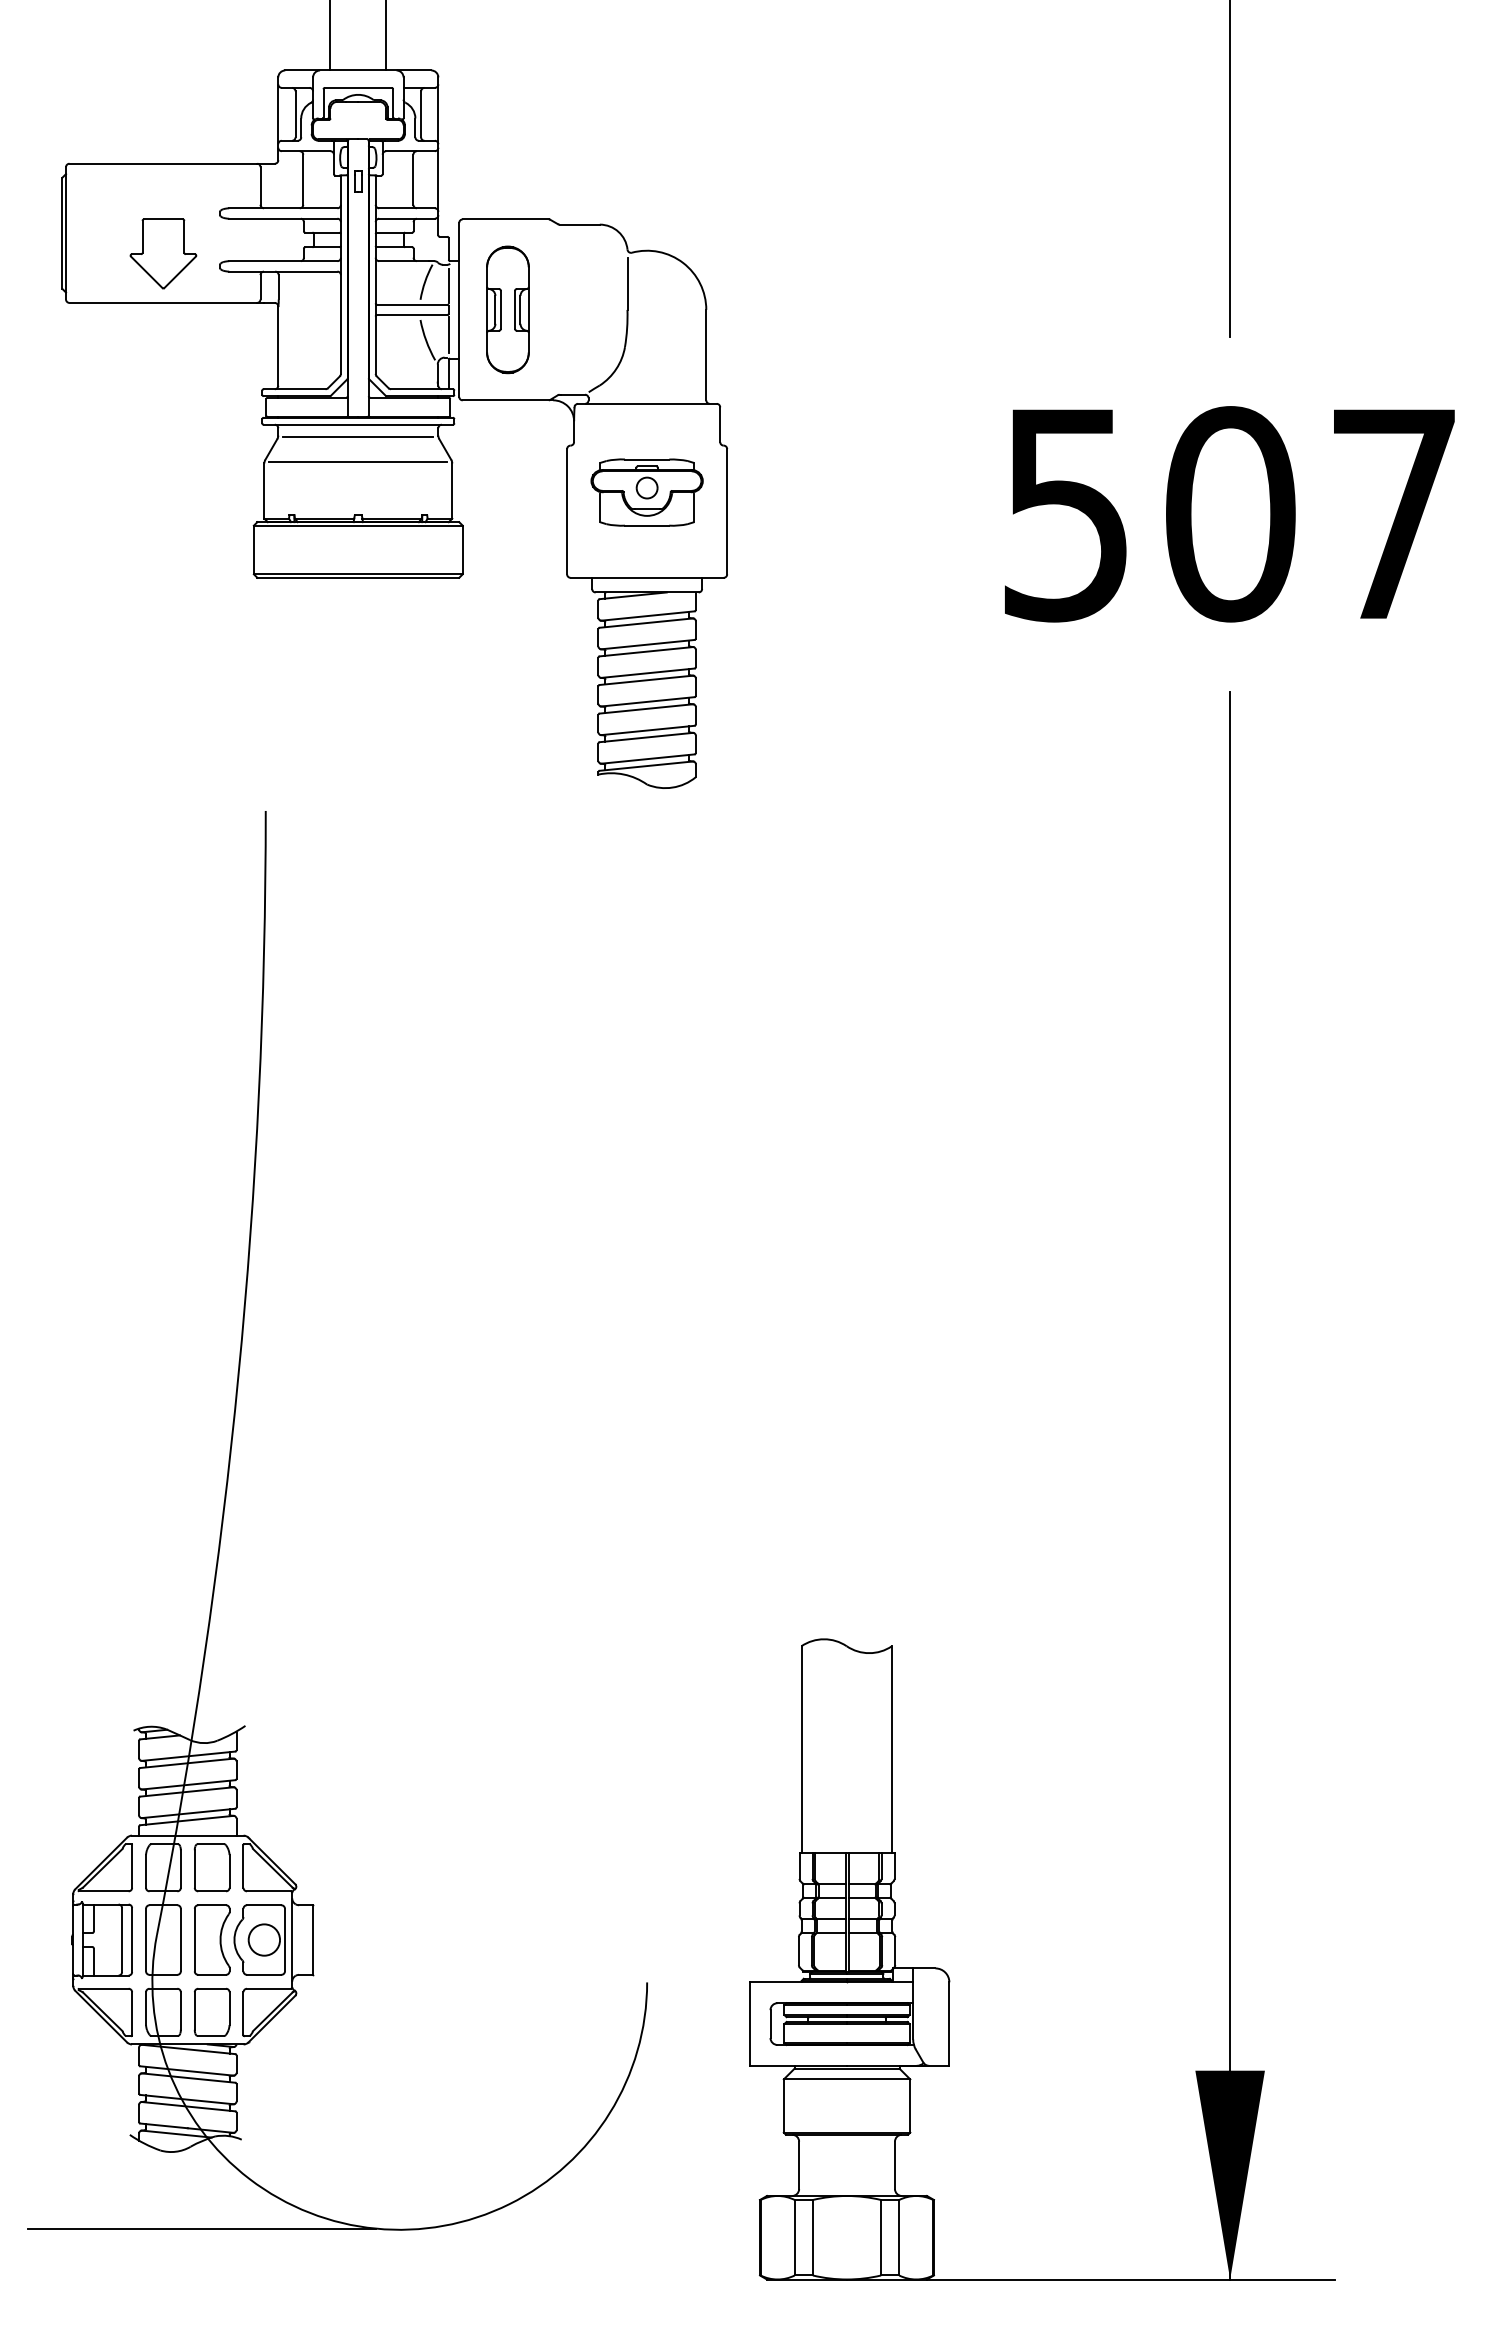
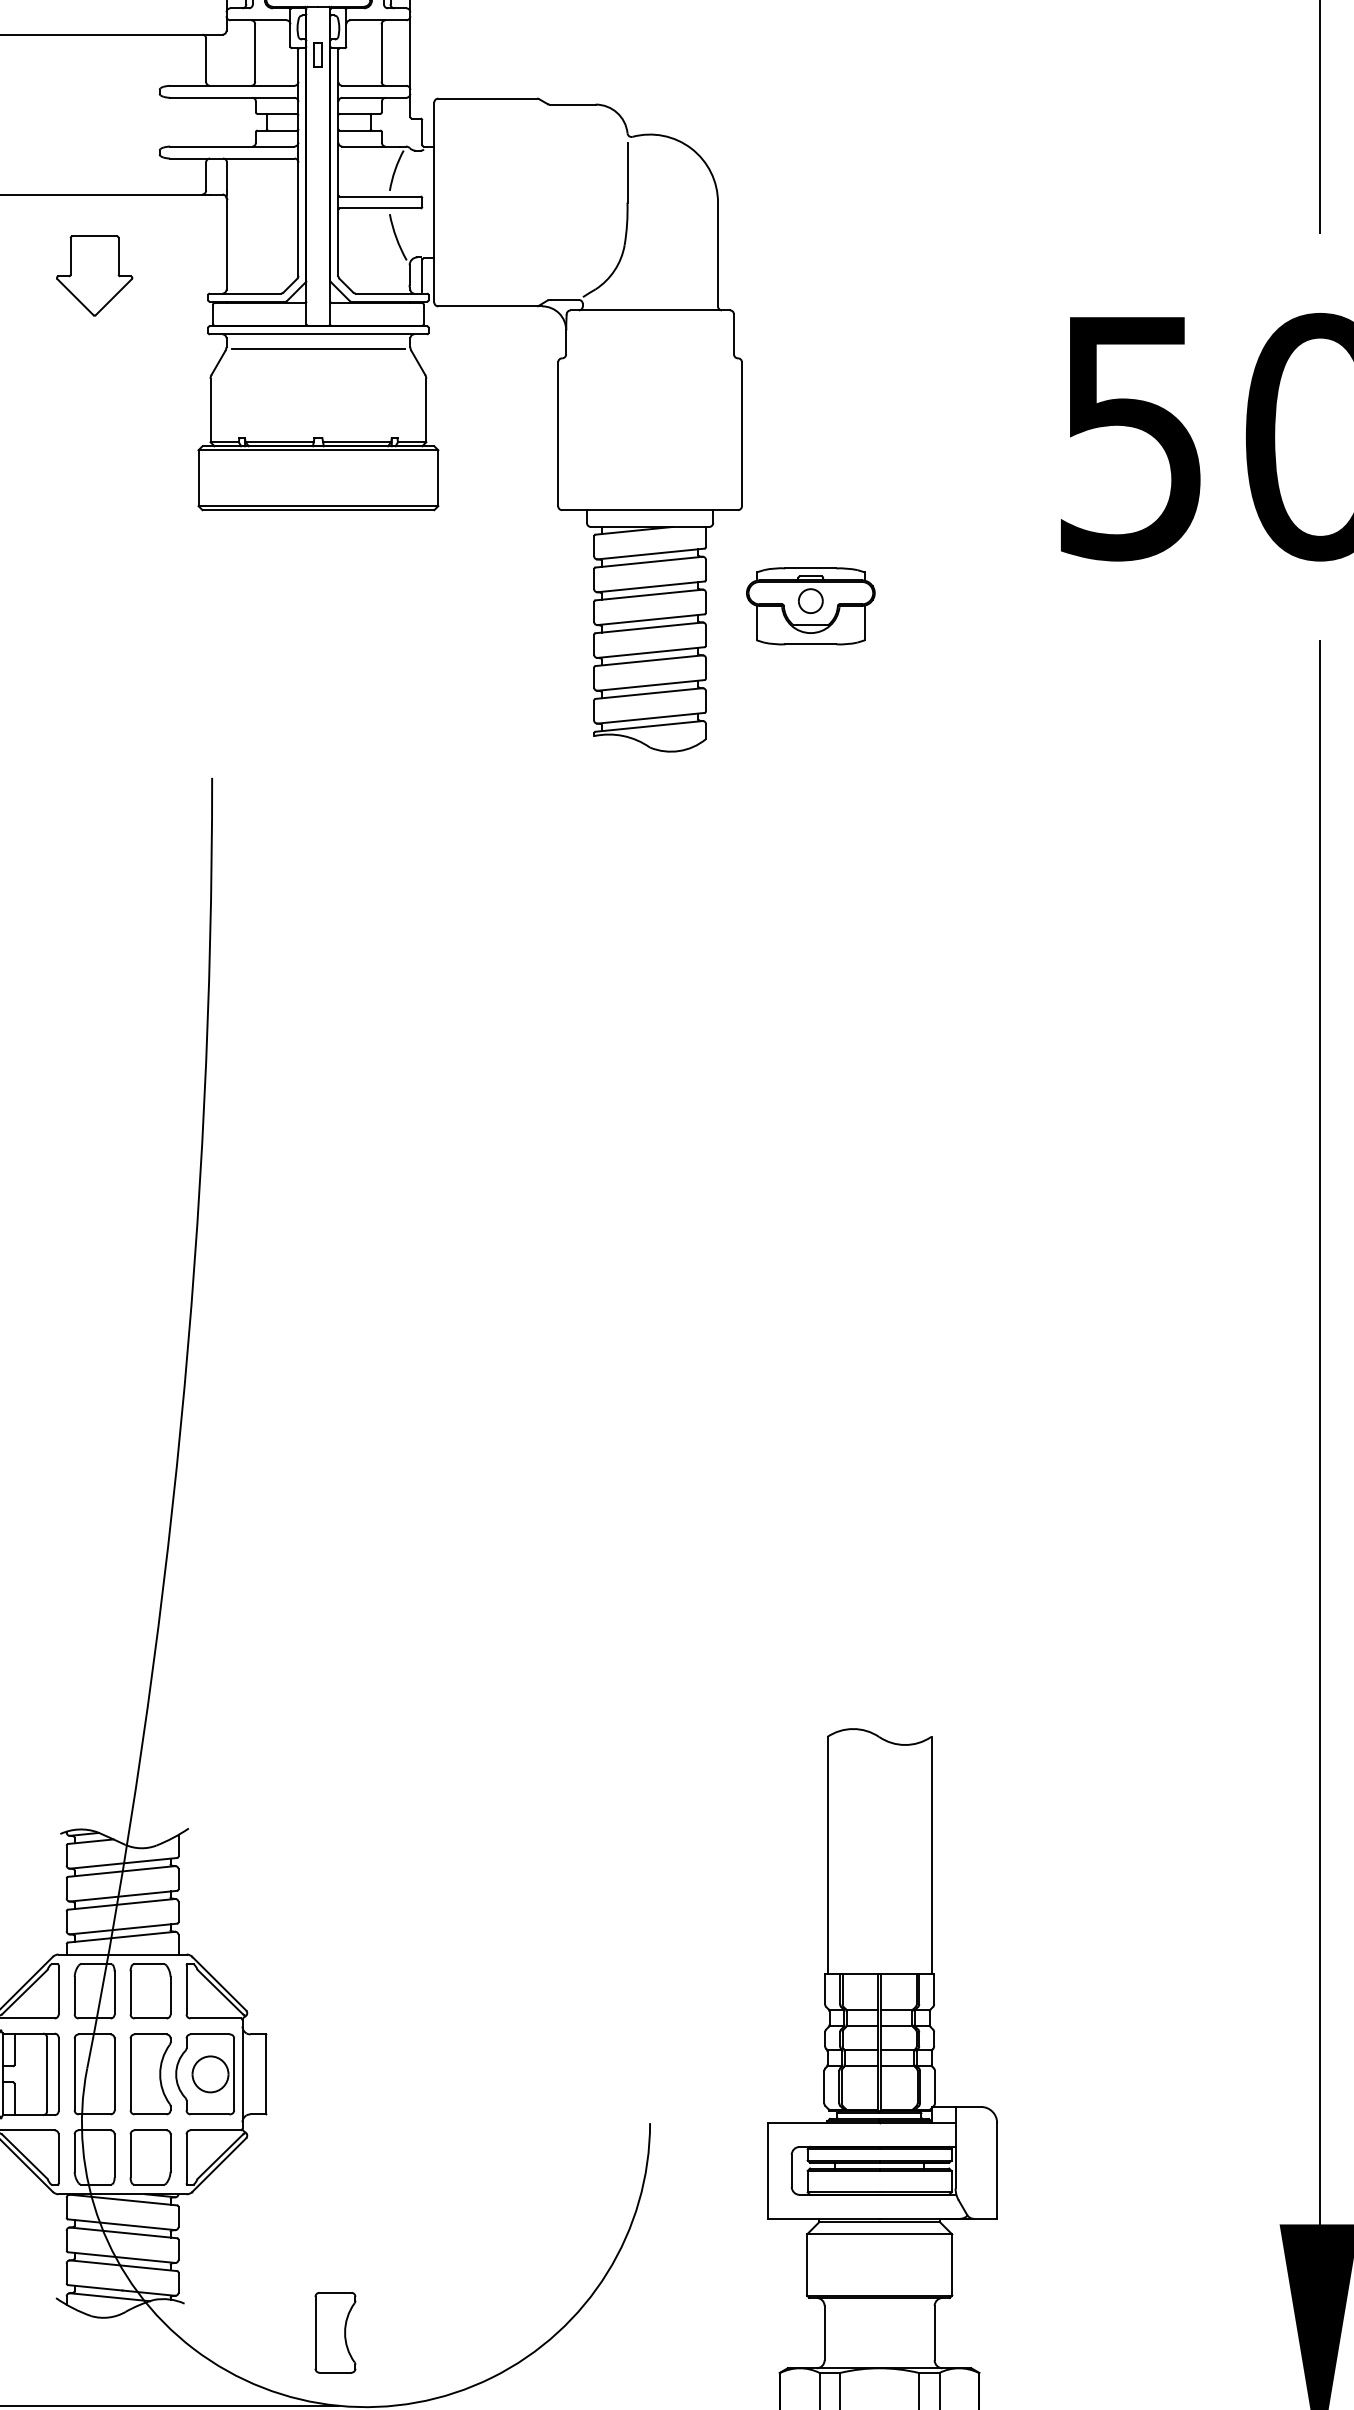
part: (163, 253) -> (94, 275), moved
line: (448, 285) -> (421, 174), removed
part: (507, 309) -> (489, 202), removed
line: (448, 334) -> (421, 230), removed
line: (358, 461) -> (318, 376), removed
part: (646, 492) -> (810, 606), moved
part: (373, 2164) -> (335, 2332), added

